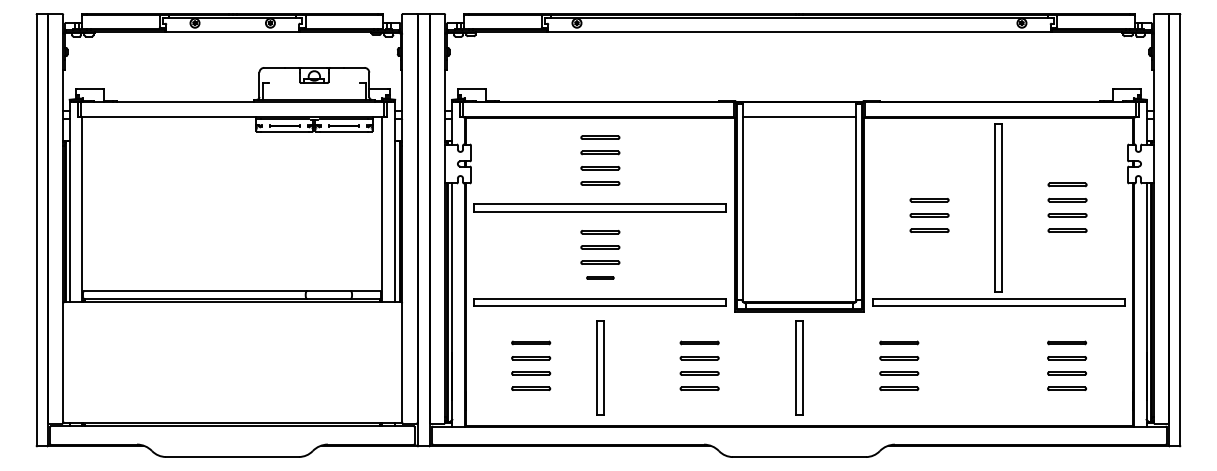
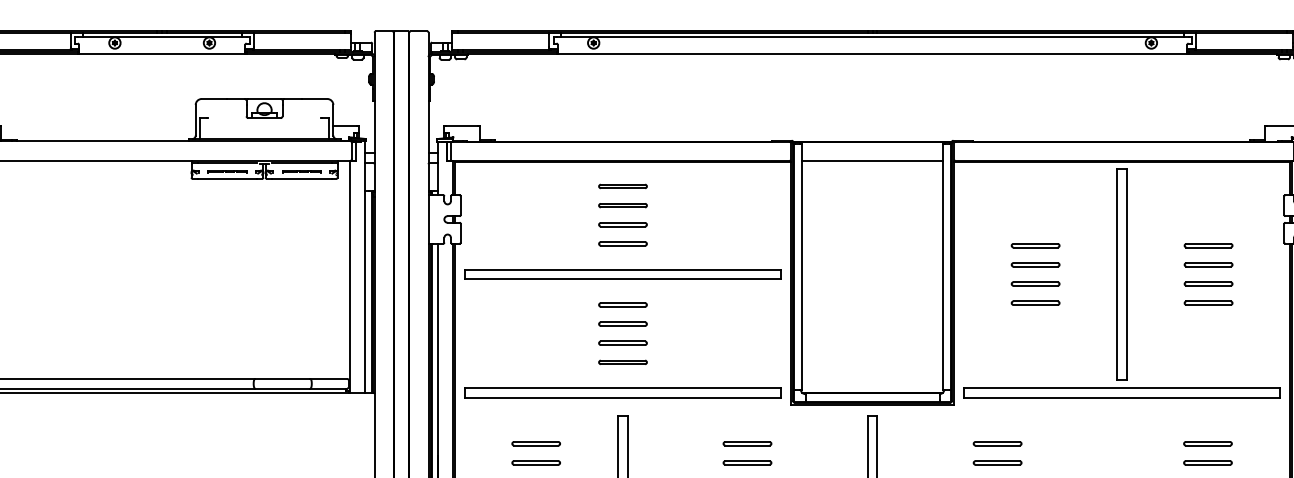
part: (929, 184) -> (1035, 245), added
part: (600, 277) -> (623, 361), size x1.43

